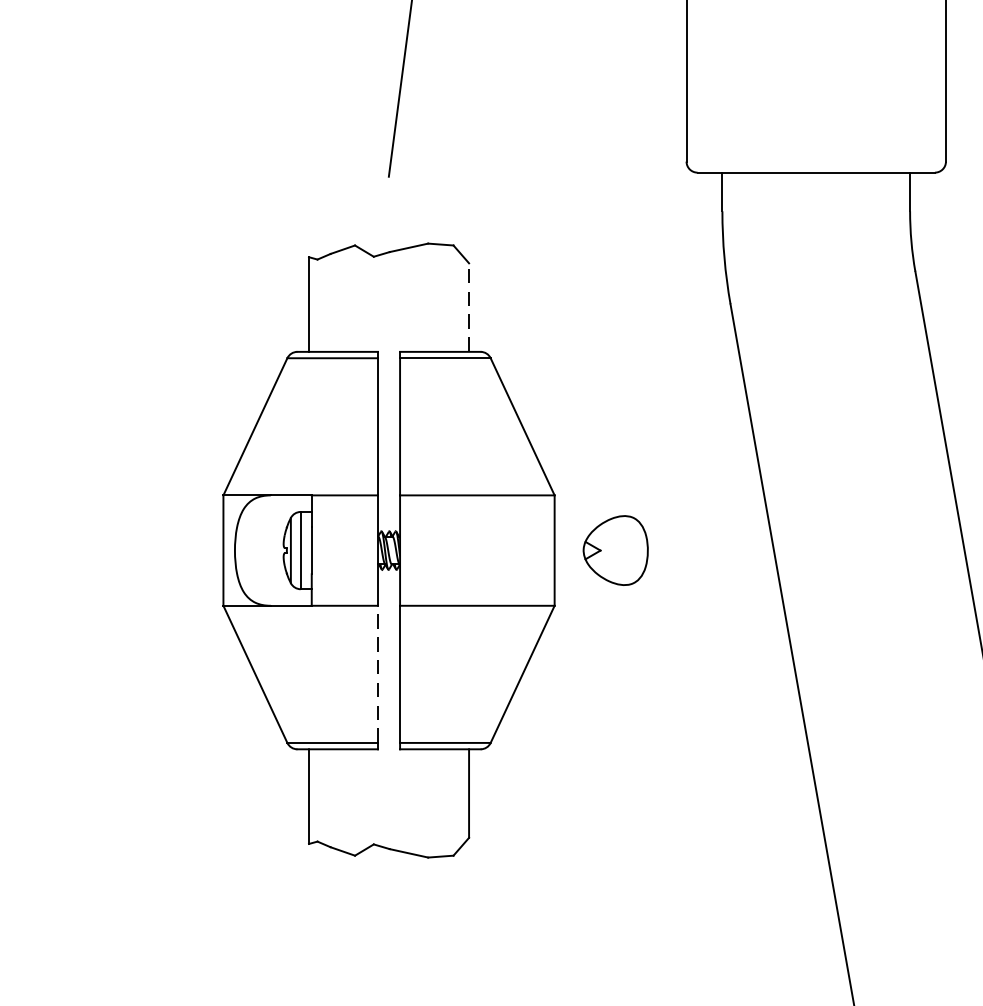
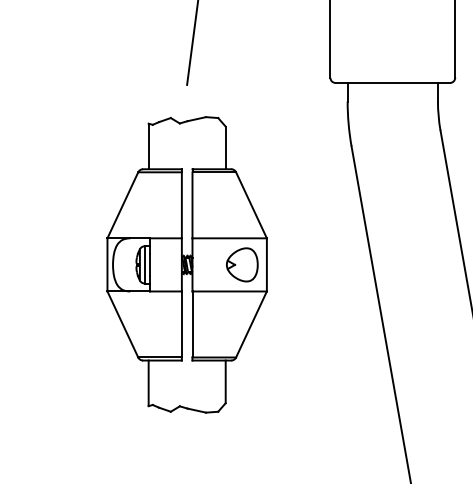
line: (468, 306) -> (225, 147), dashed -> solid
part: (616, 549) -> (242, 264), moved
line: (377, 672) -> (181, 323), dashed -> solid

